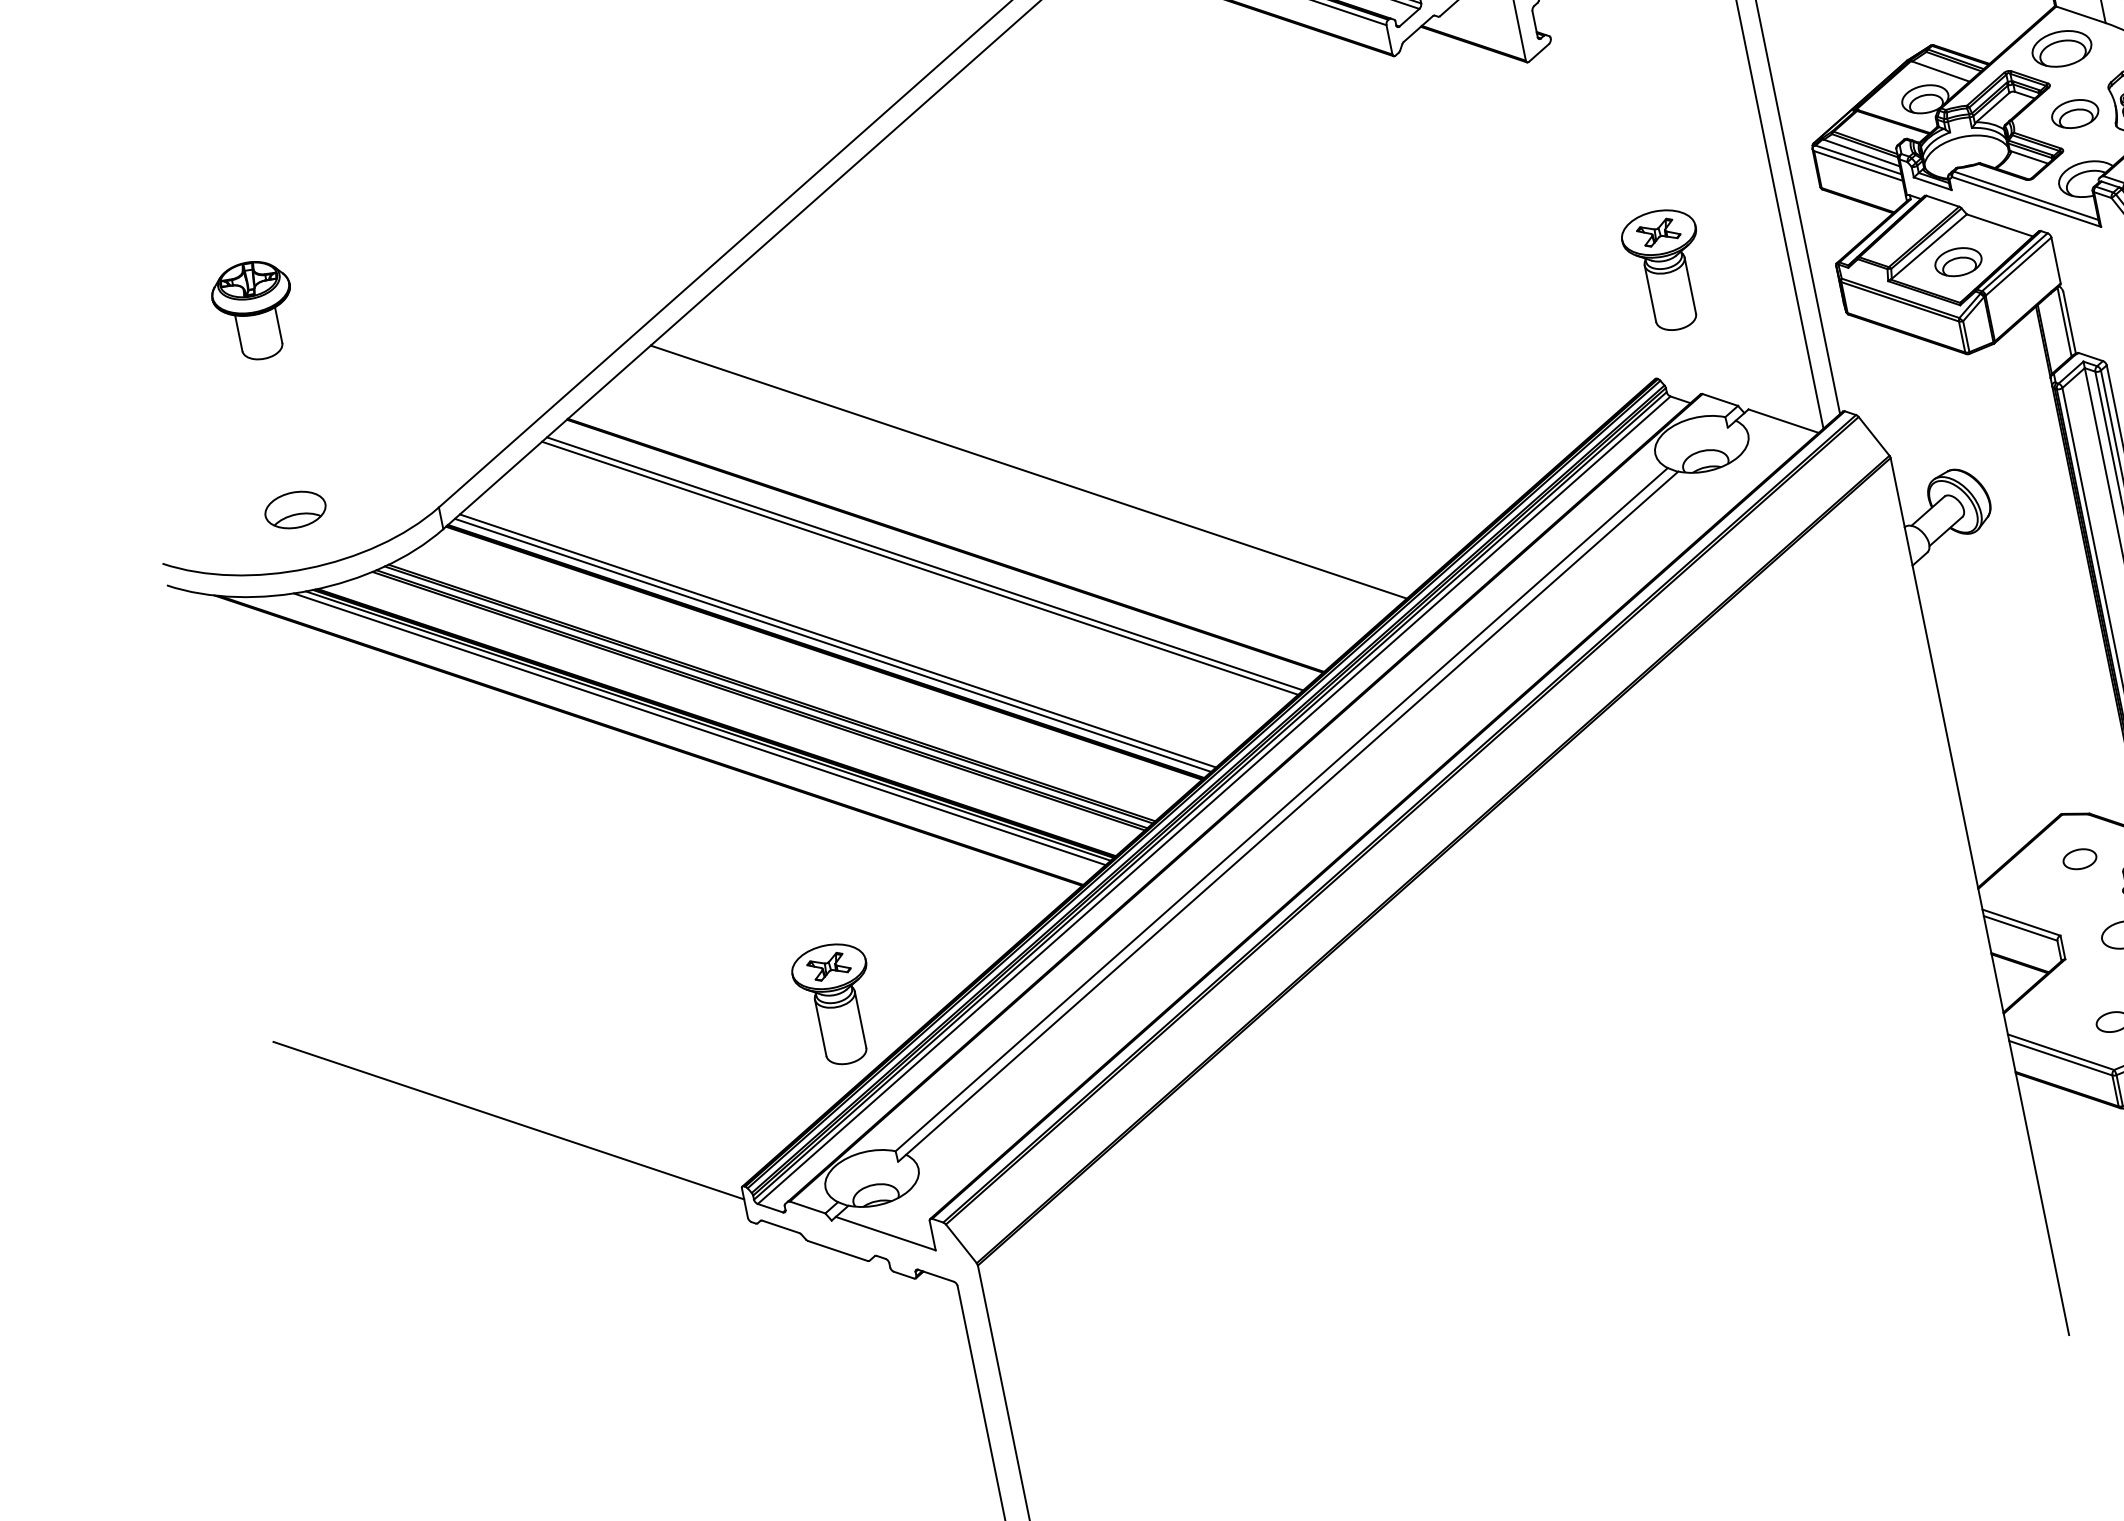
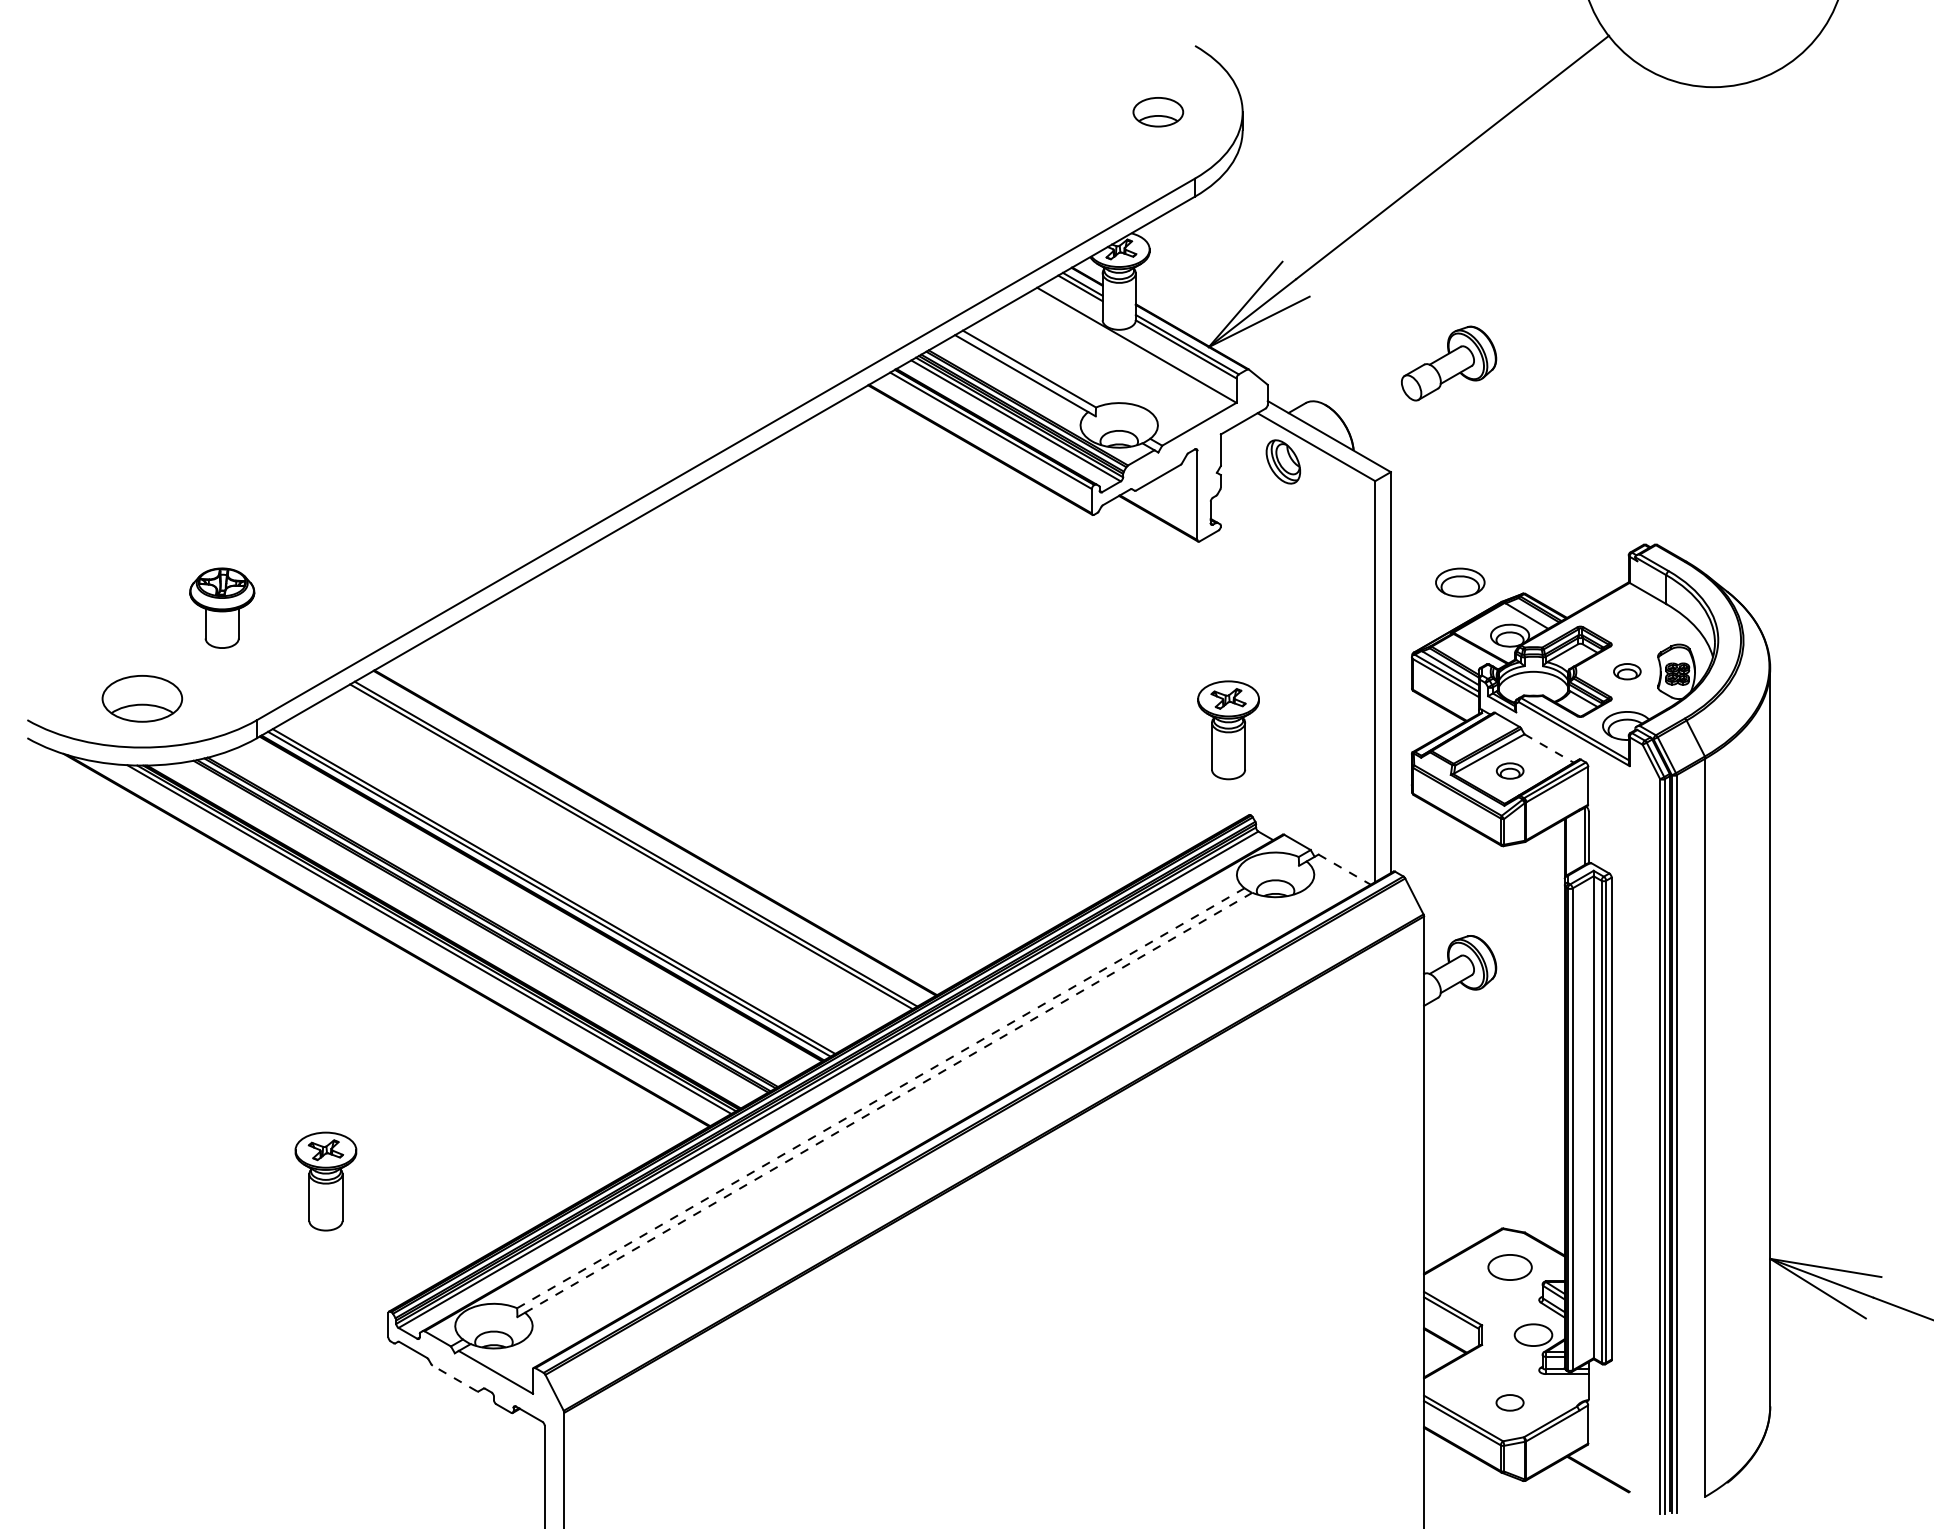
part: (2062, 48) -> (1460, 582), moved
part: (2075, 113) -> (1627, 671), size x0.7
line: (2000, 225) -> (1549, 748), solid -> dashed
part: (1958, 261) -> (1510, 770), size x0.7
part: (1666, 270) -> (1228, 730), moved
part: (255, 309) -> (222, 607), moved
line: (1784, 420) -> (1345, 869), solid -> dashed
line: (1028, 471) -> (733, 787), removed
part: (294, 509) -> (141, 698), size x1.6
line: (1282, 809) -> (881, 1098), solid -> dashed
line: (1292, 814) -> (888, 1103), solid -> dashed
part: (2079, 859) -> (1509, 1267), size x1.6
part: (836, 1004) -> (325, 1181), moved
line: (508, 1120) -> (213, 1220), removed
line: (837, 1251) -> (454, 1378), solid -> dashed

